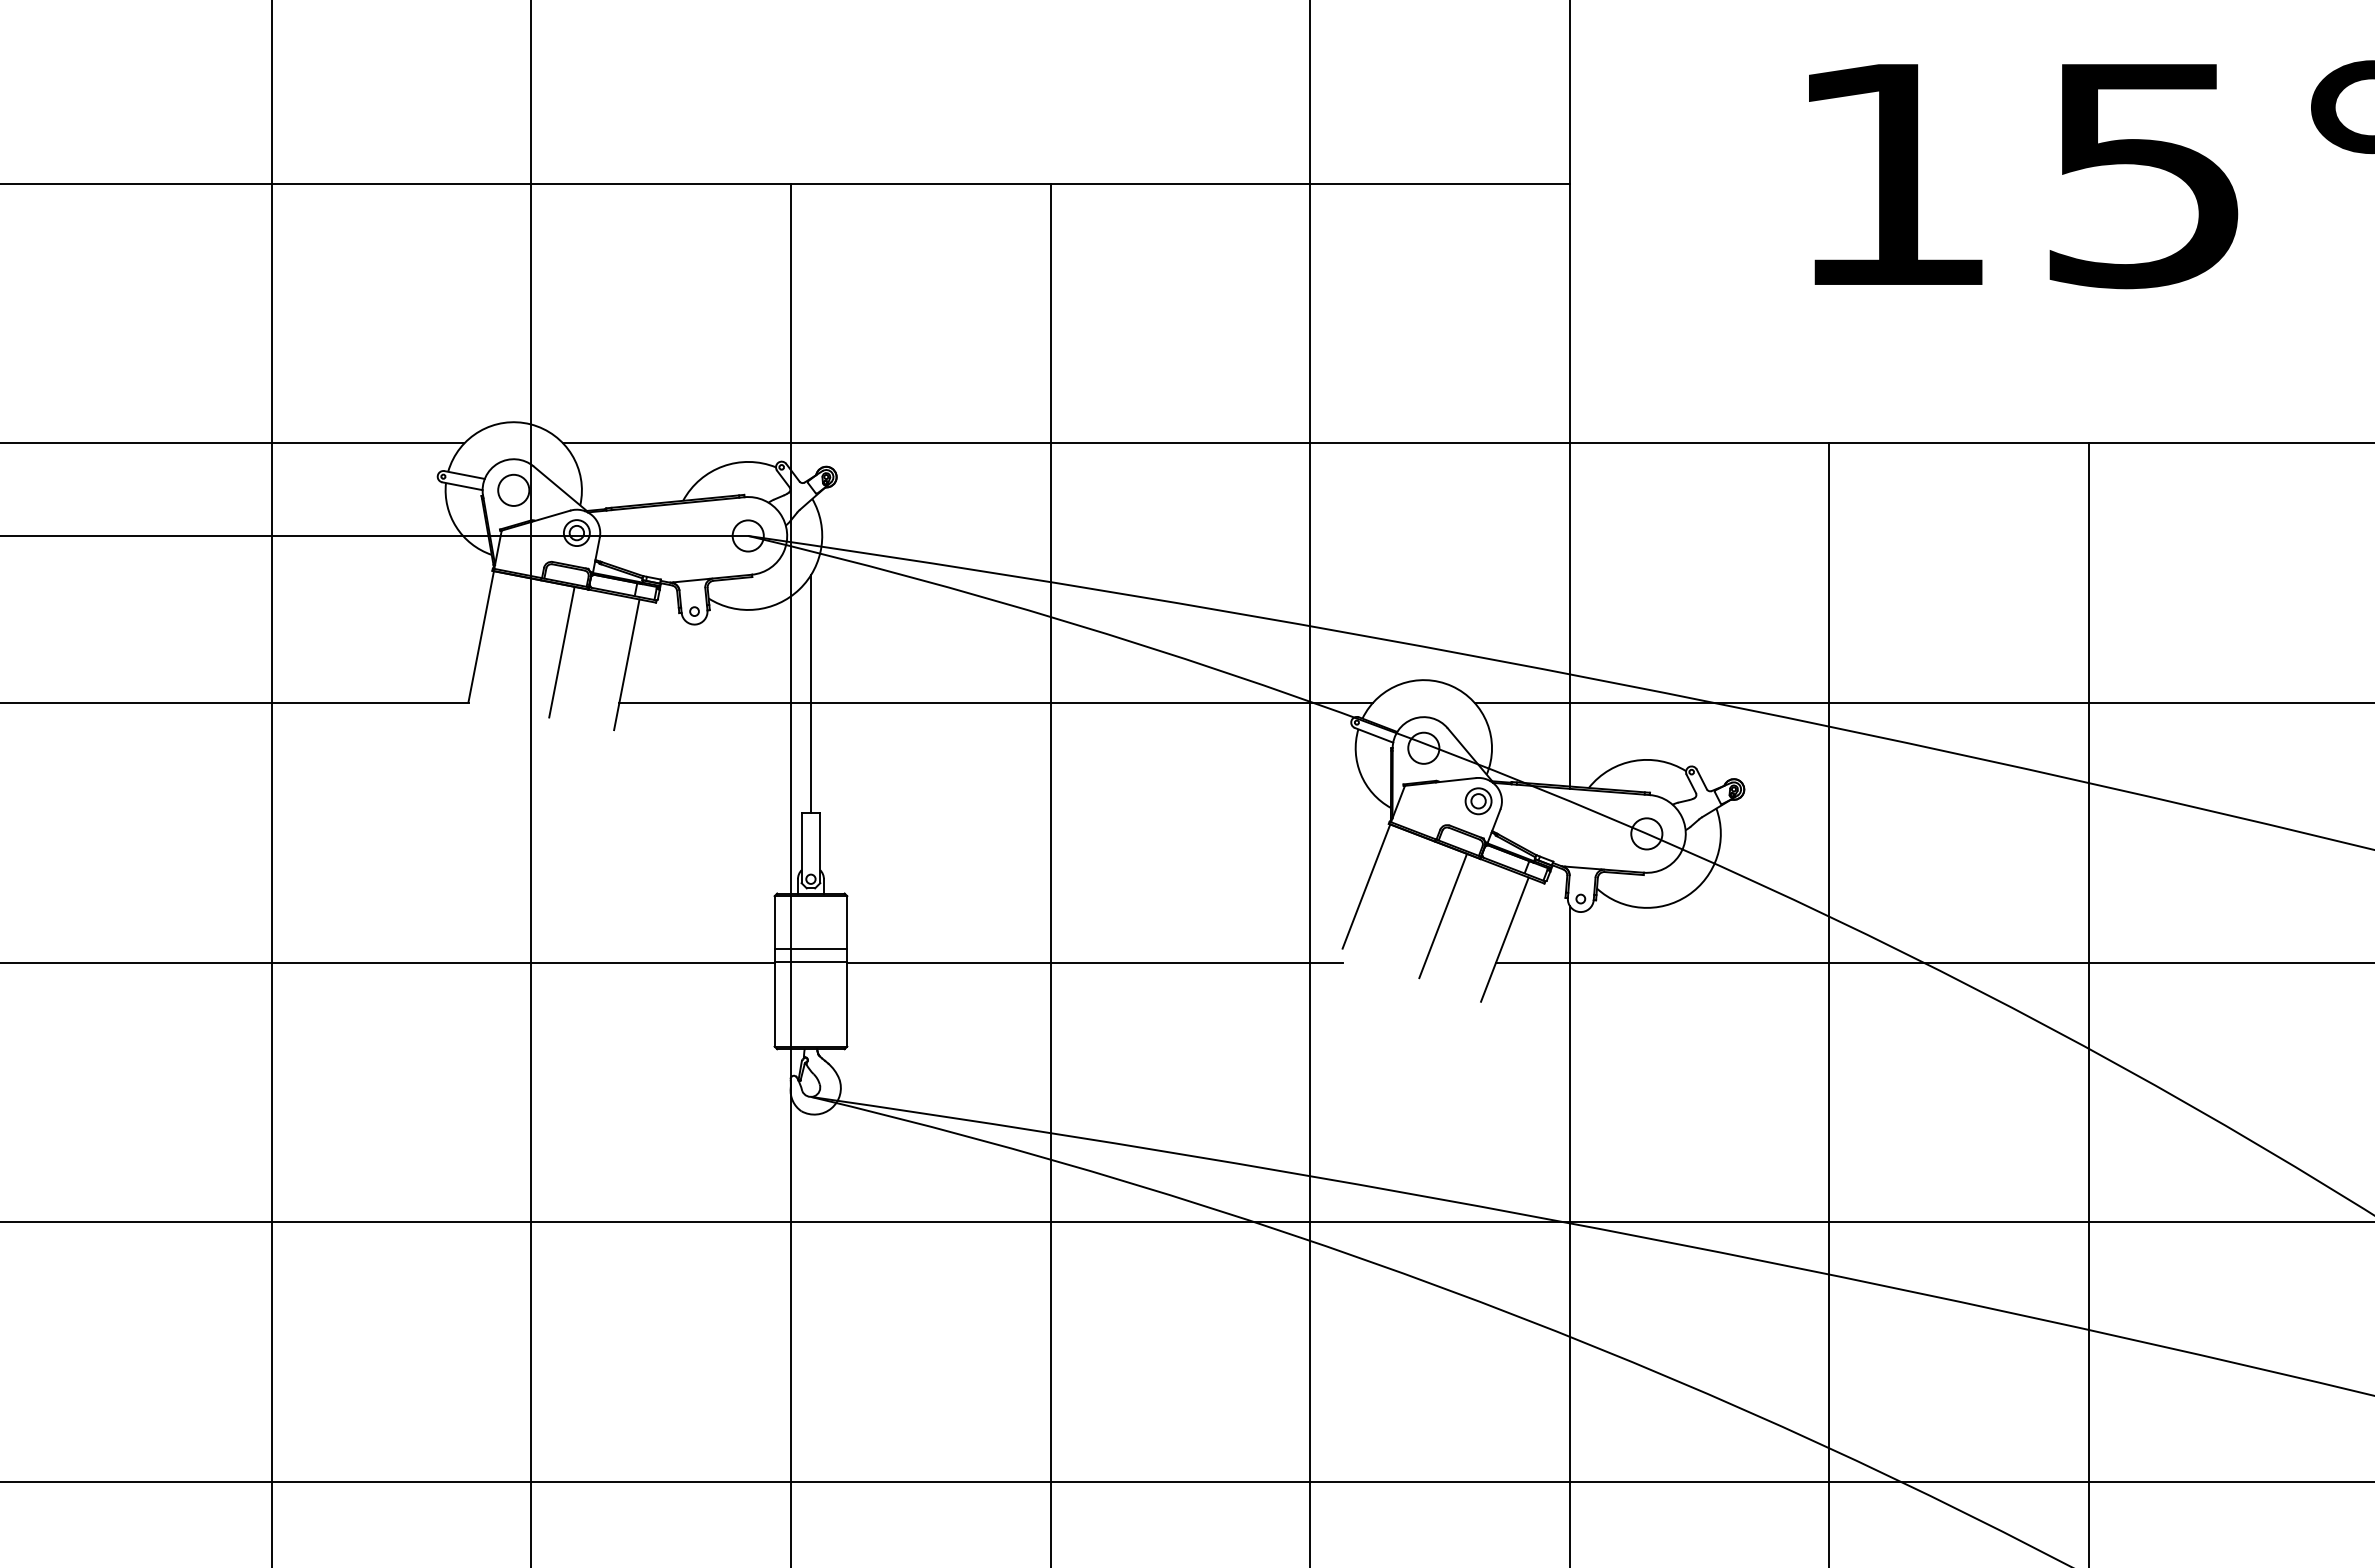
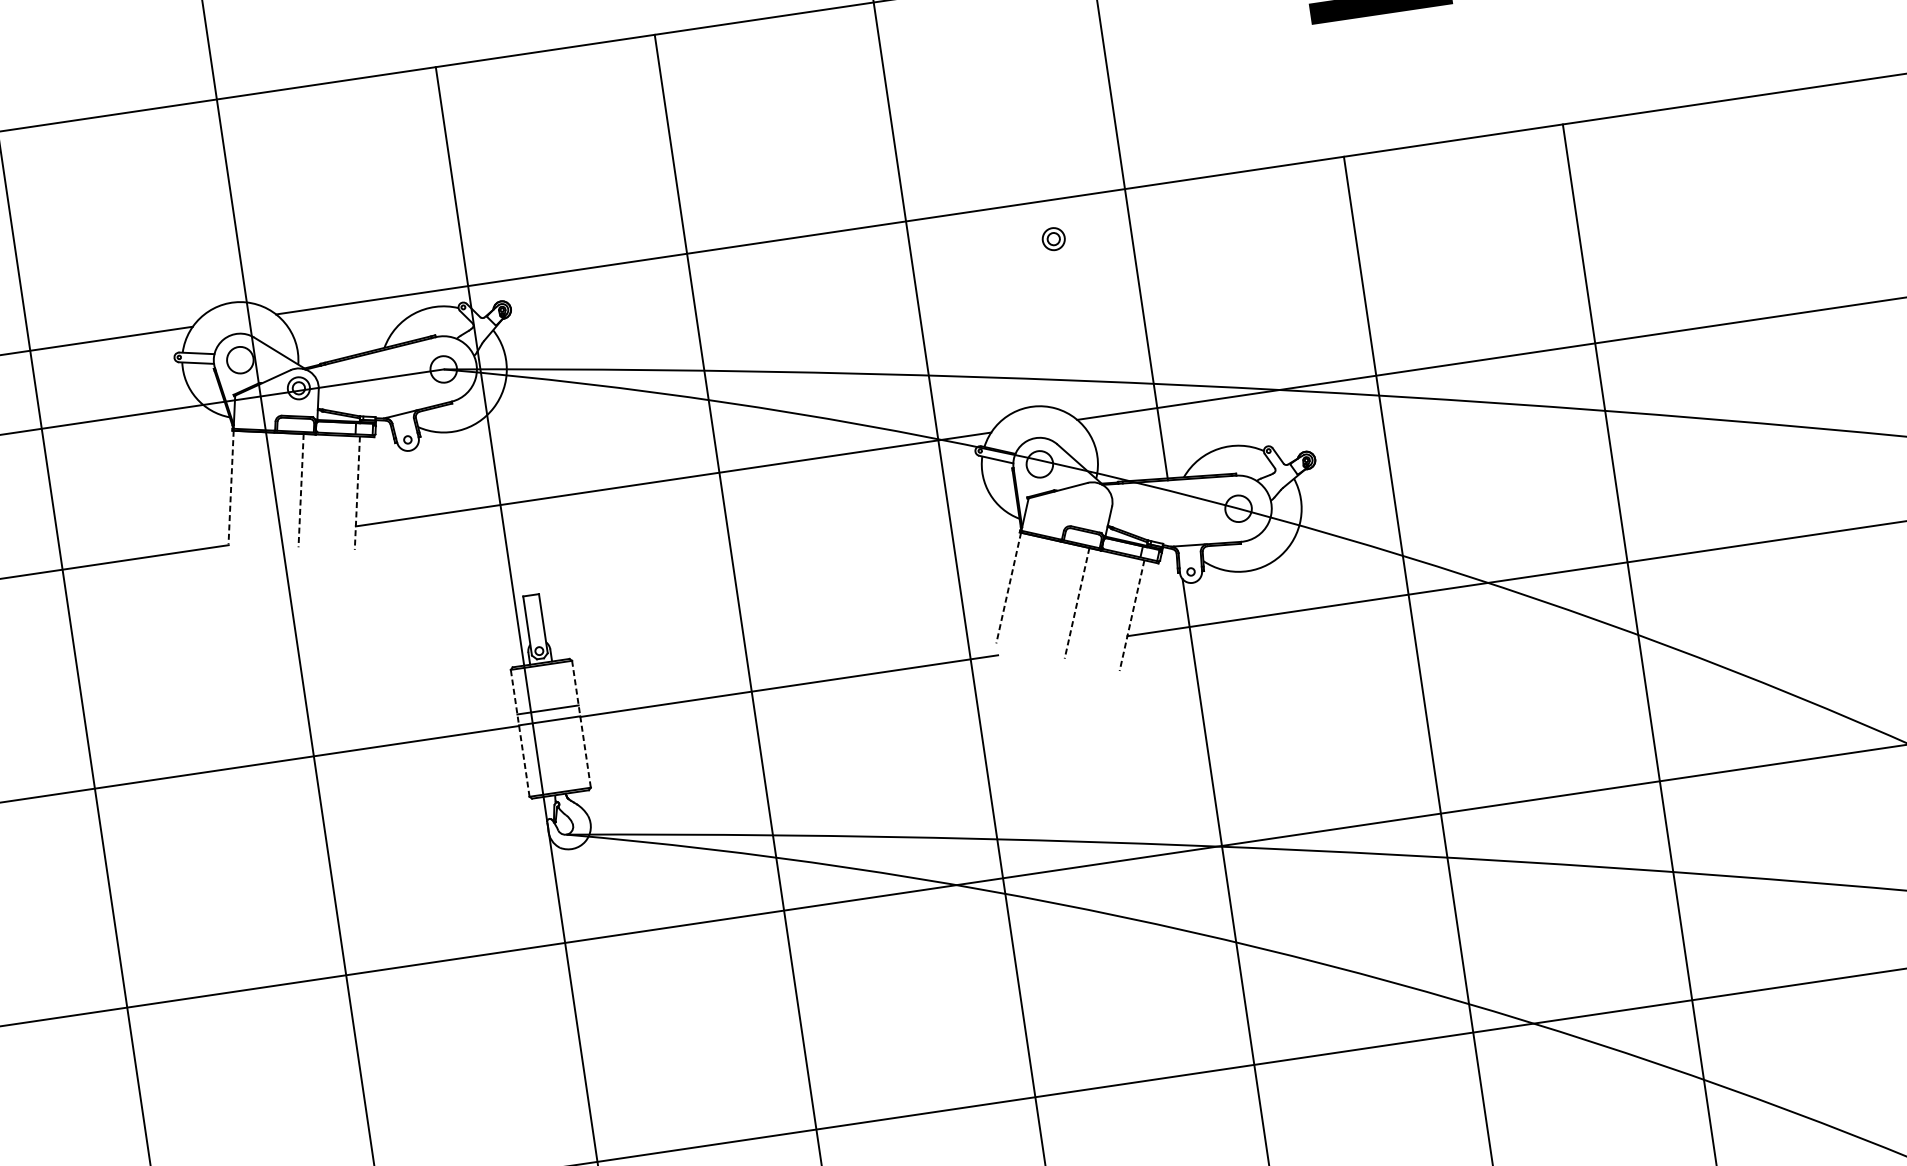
line: (481, 636) -> (231, 487), solid -> dashed
line: (561, 652) -> (300, 490), solid -> dashed
line: (626, 664) -> (357, 492), solid -> dashed
line: (810, 694) -> (515, 495), removed
part: (1478, 801) -> (1053, 239), moved
line: (1366, 886) -> (1008, 588), solid -> dashed
line: (1443, 915) -> (1077, 602), solid -> dashed
line: (1504, 939) -> (1131, 615), solid -> dashed
line: (774, 970) -> (519, 732), solid -> dashed
line: (847, 971) -> (581, 724), solid -> dashed

